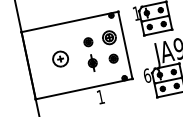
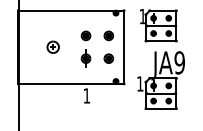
part: (108, 37) -> (108, 35), size x0.62
part: (59, 58) -> (52, 46), size x0.71
text: (146, 75) -> (139, 83), 6 -> 1

